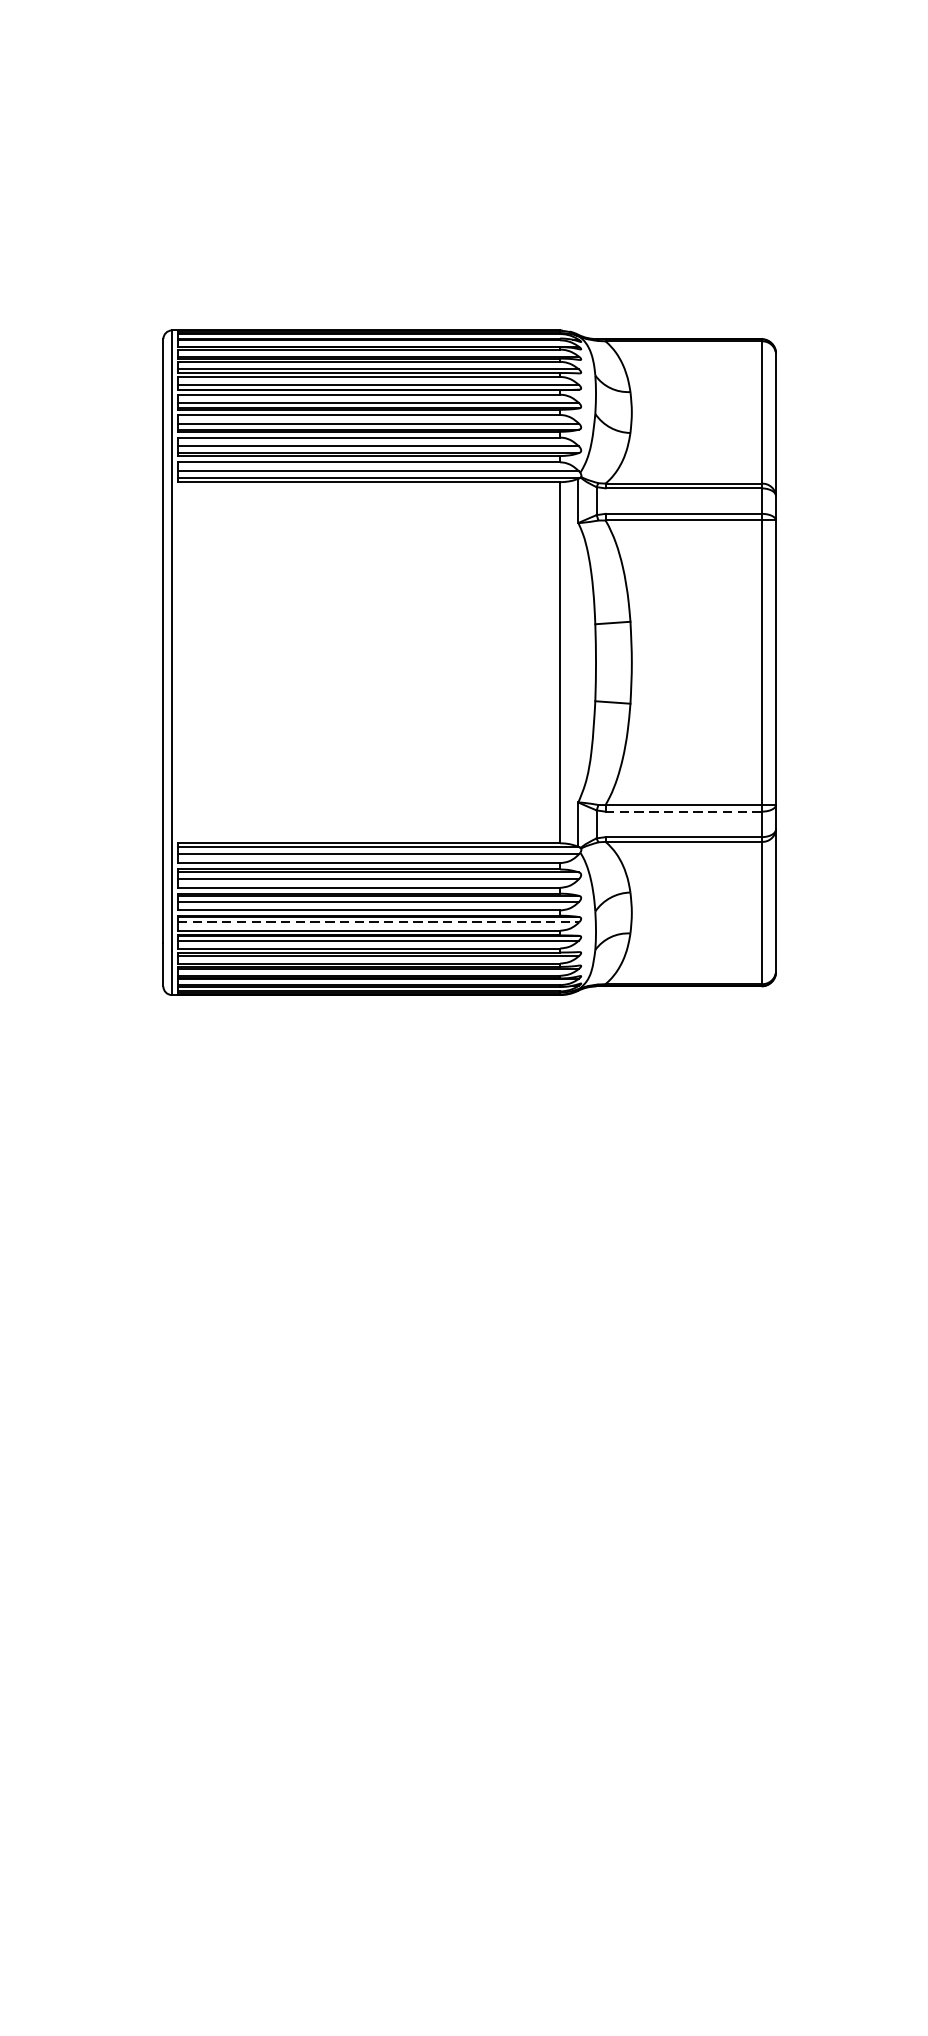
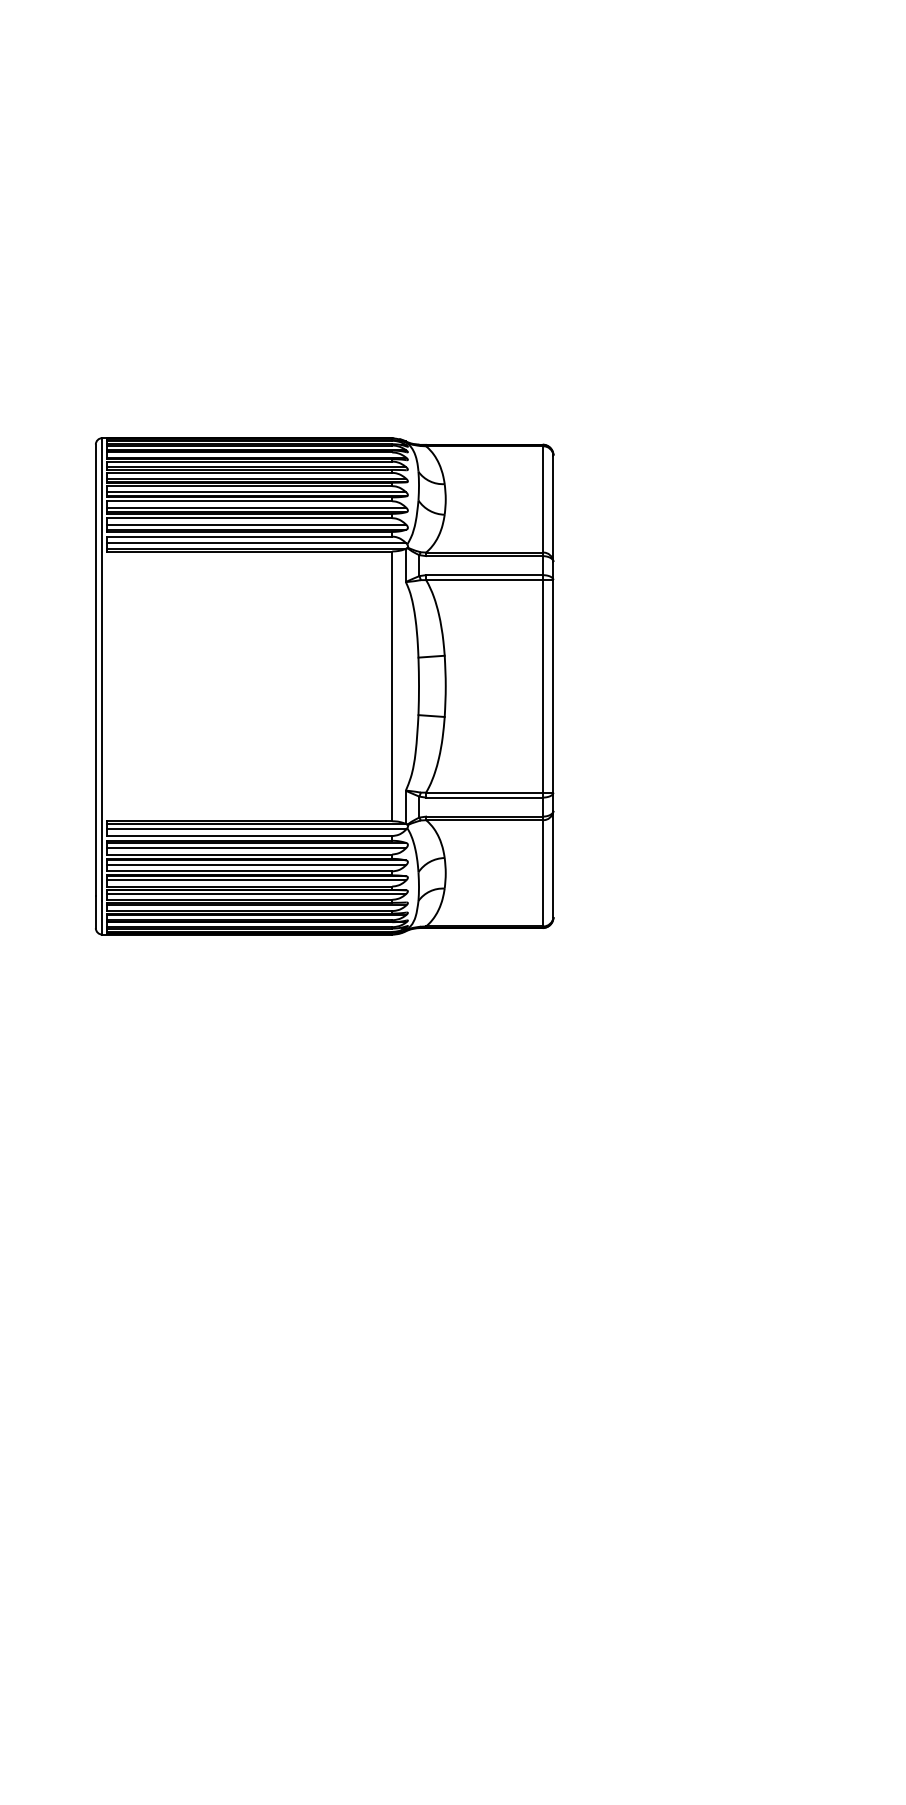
line: (682, 811) -> (483, 797), dashed -> solid
line: (378, 922) -> (256, 880), dashed -> solid

